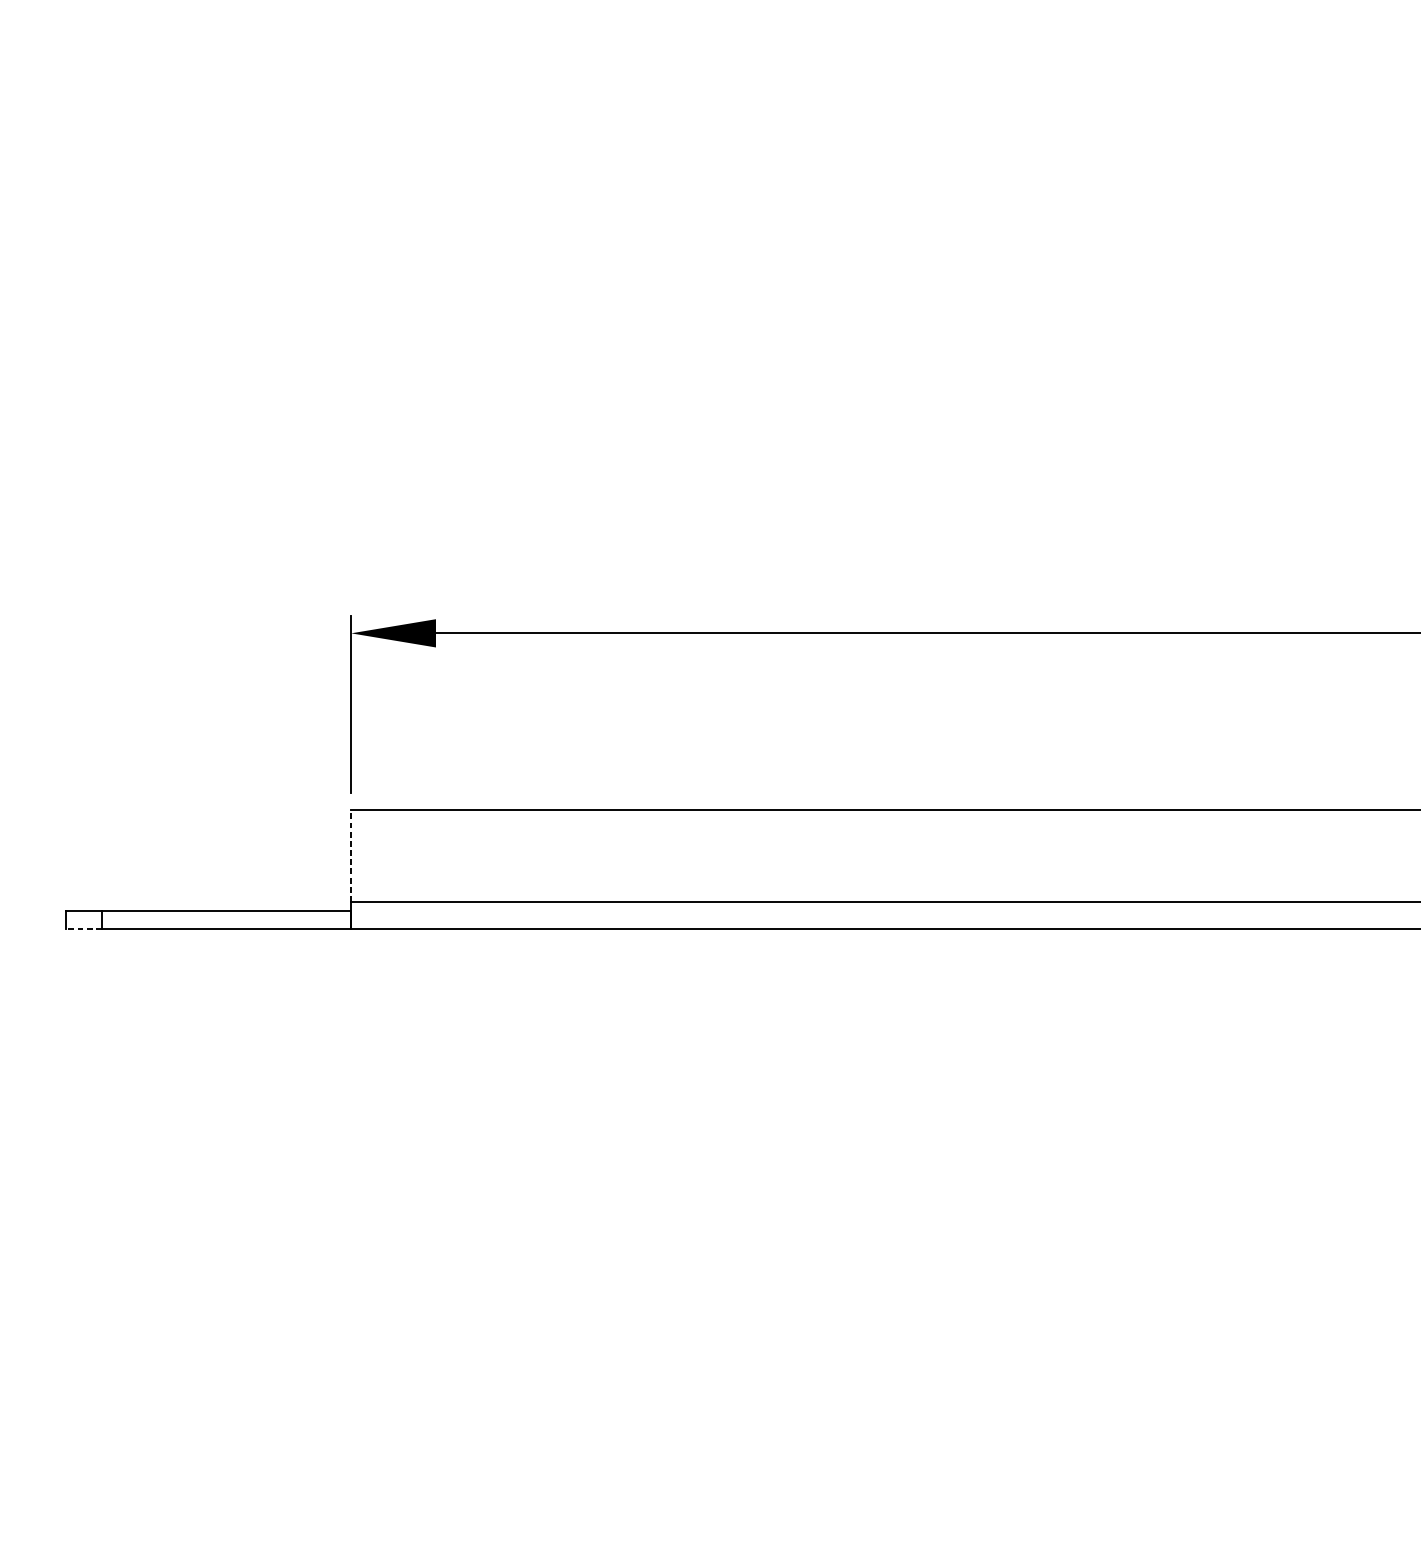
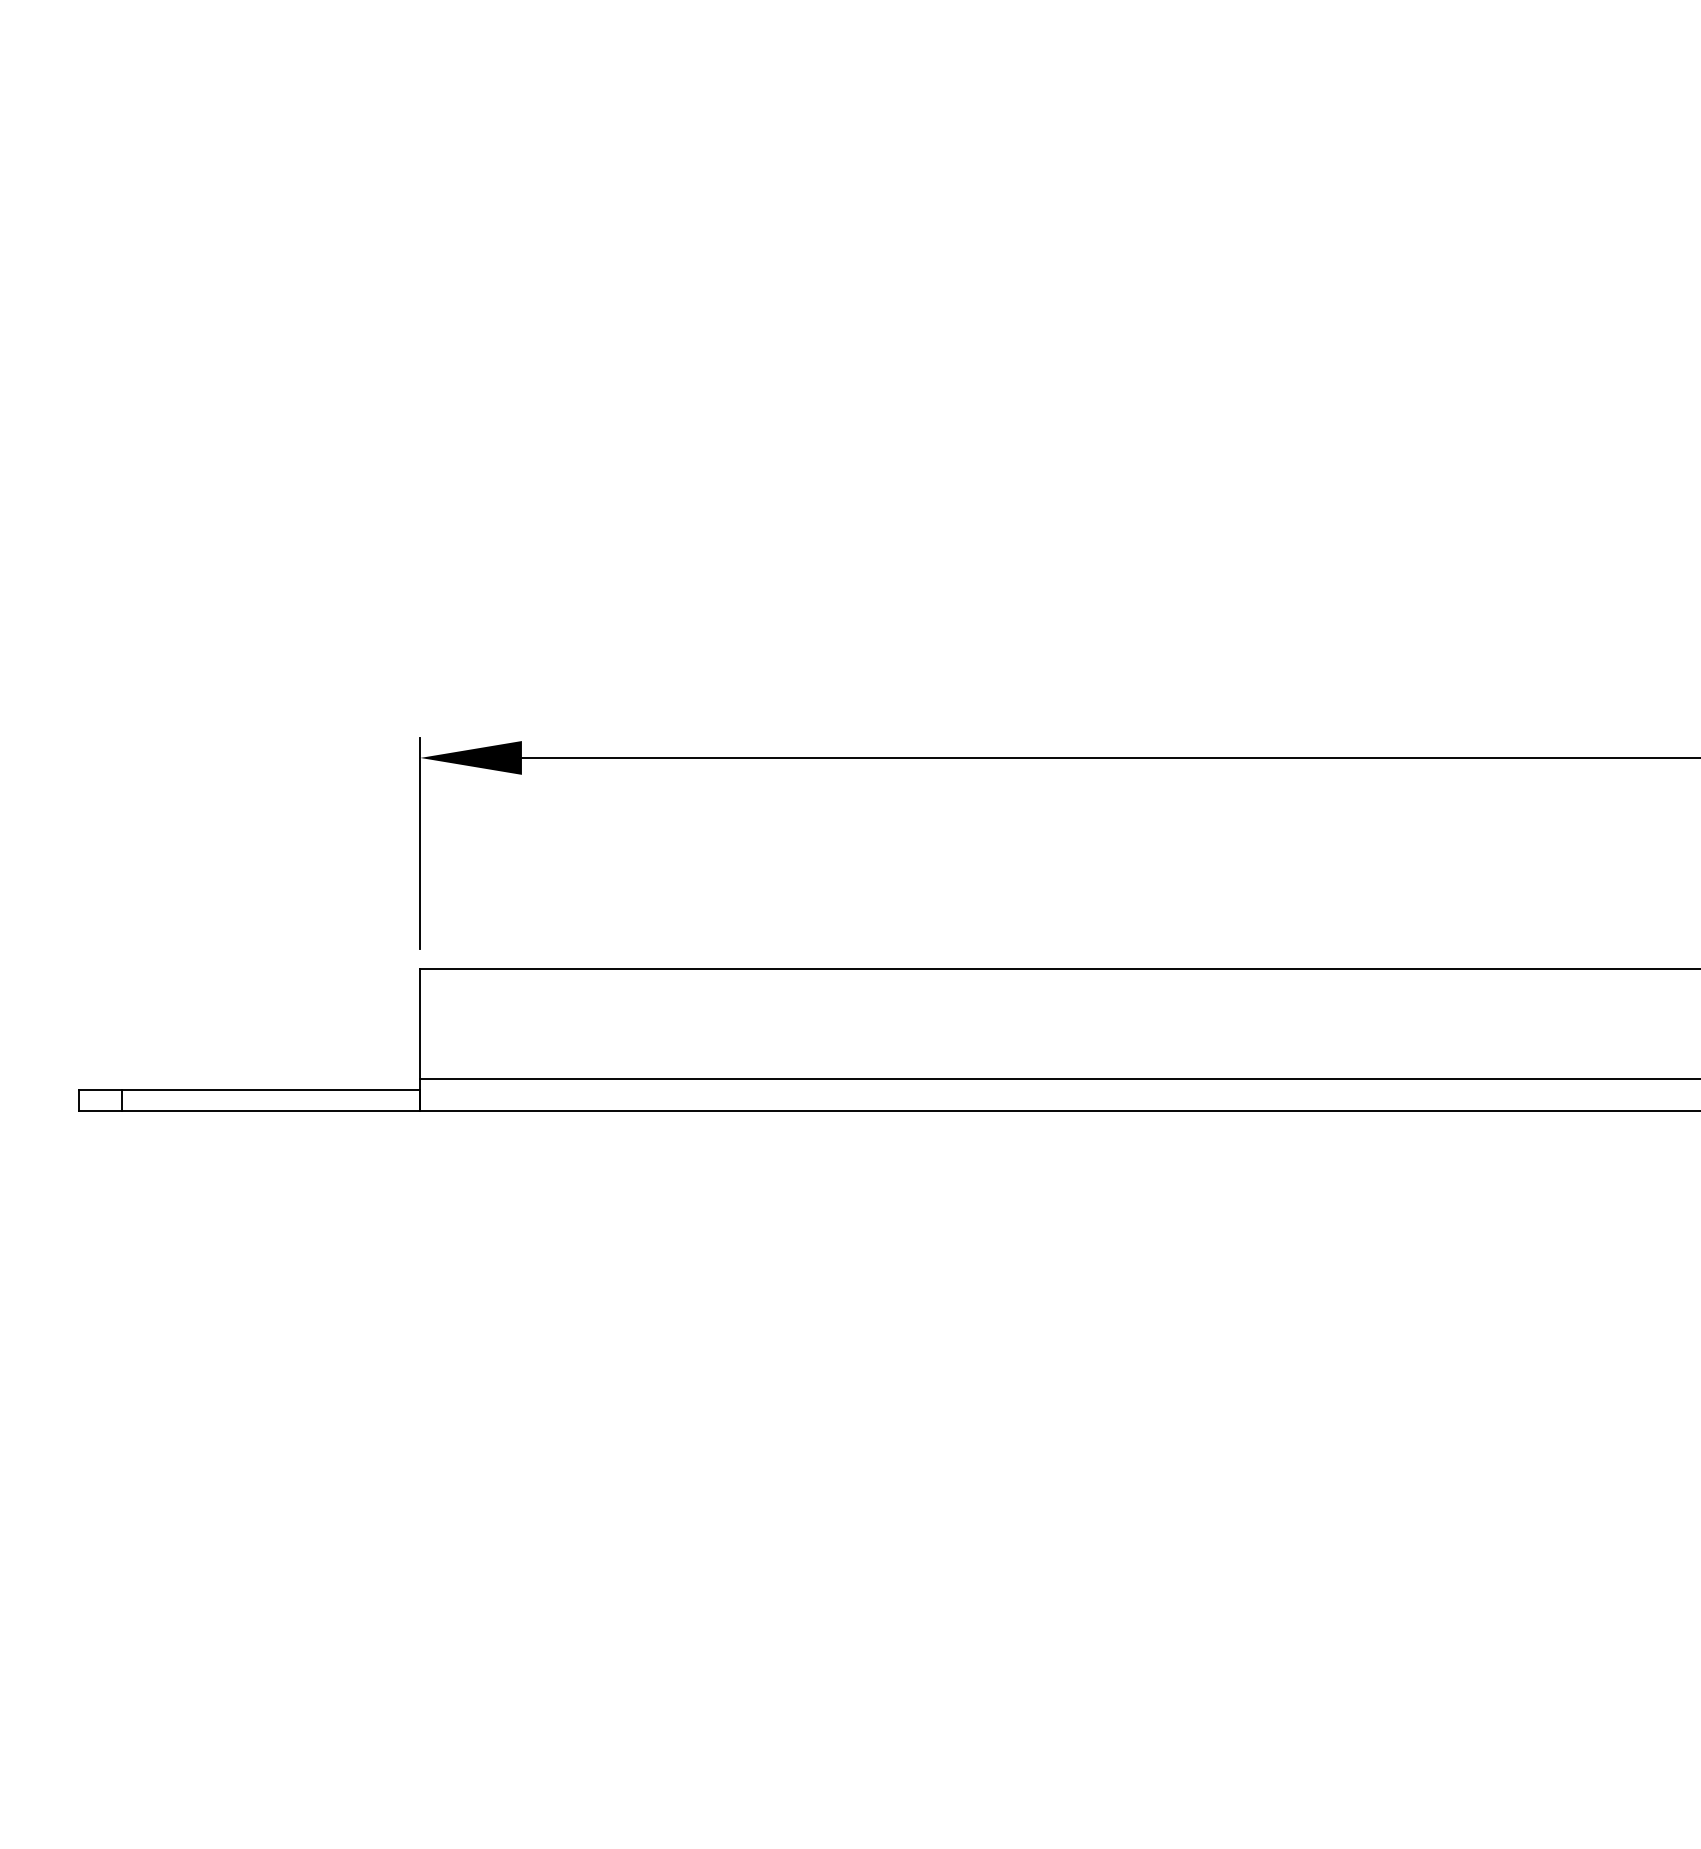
line: (351, 855) -> (420, 1023), dashed -> solid
line: (83, 928) -> (100, 1111), dashed -> solid

